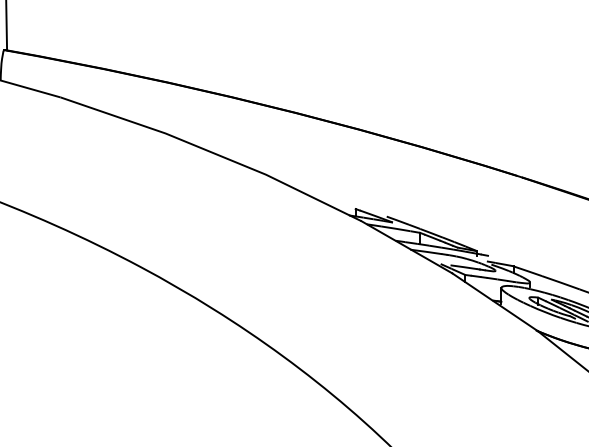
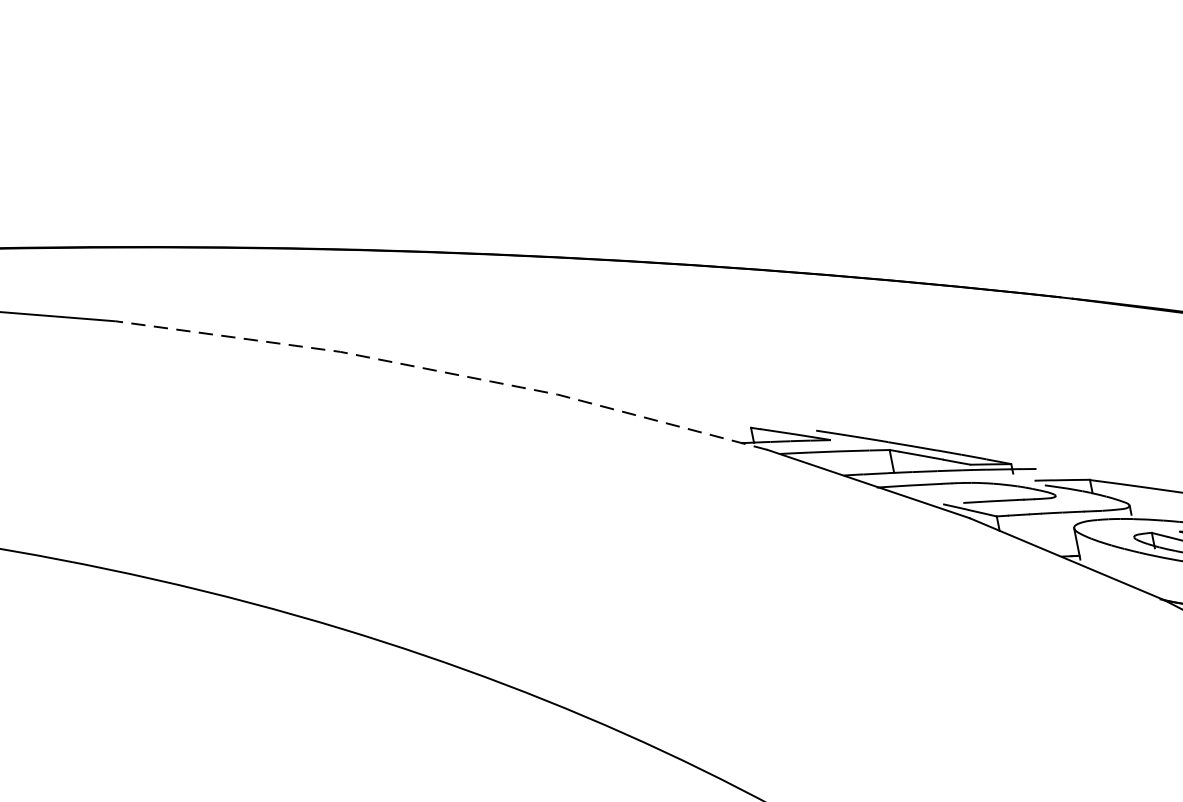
line: (213, 153) -> (444, 372), solid -> dashed

